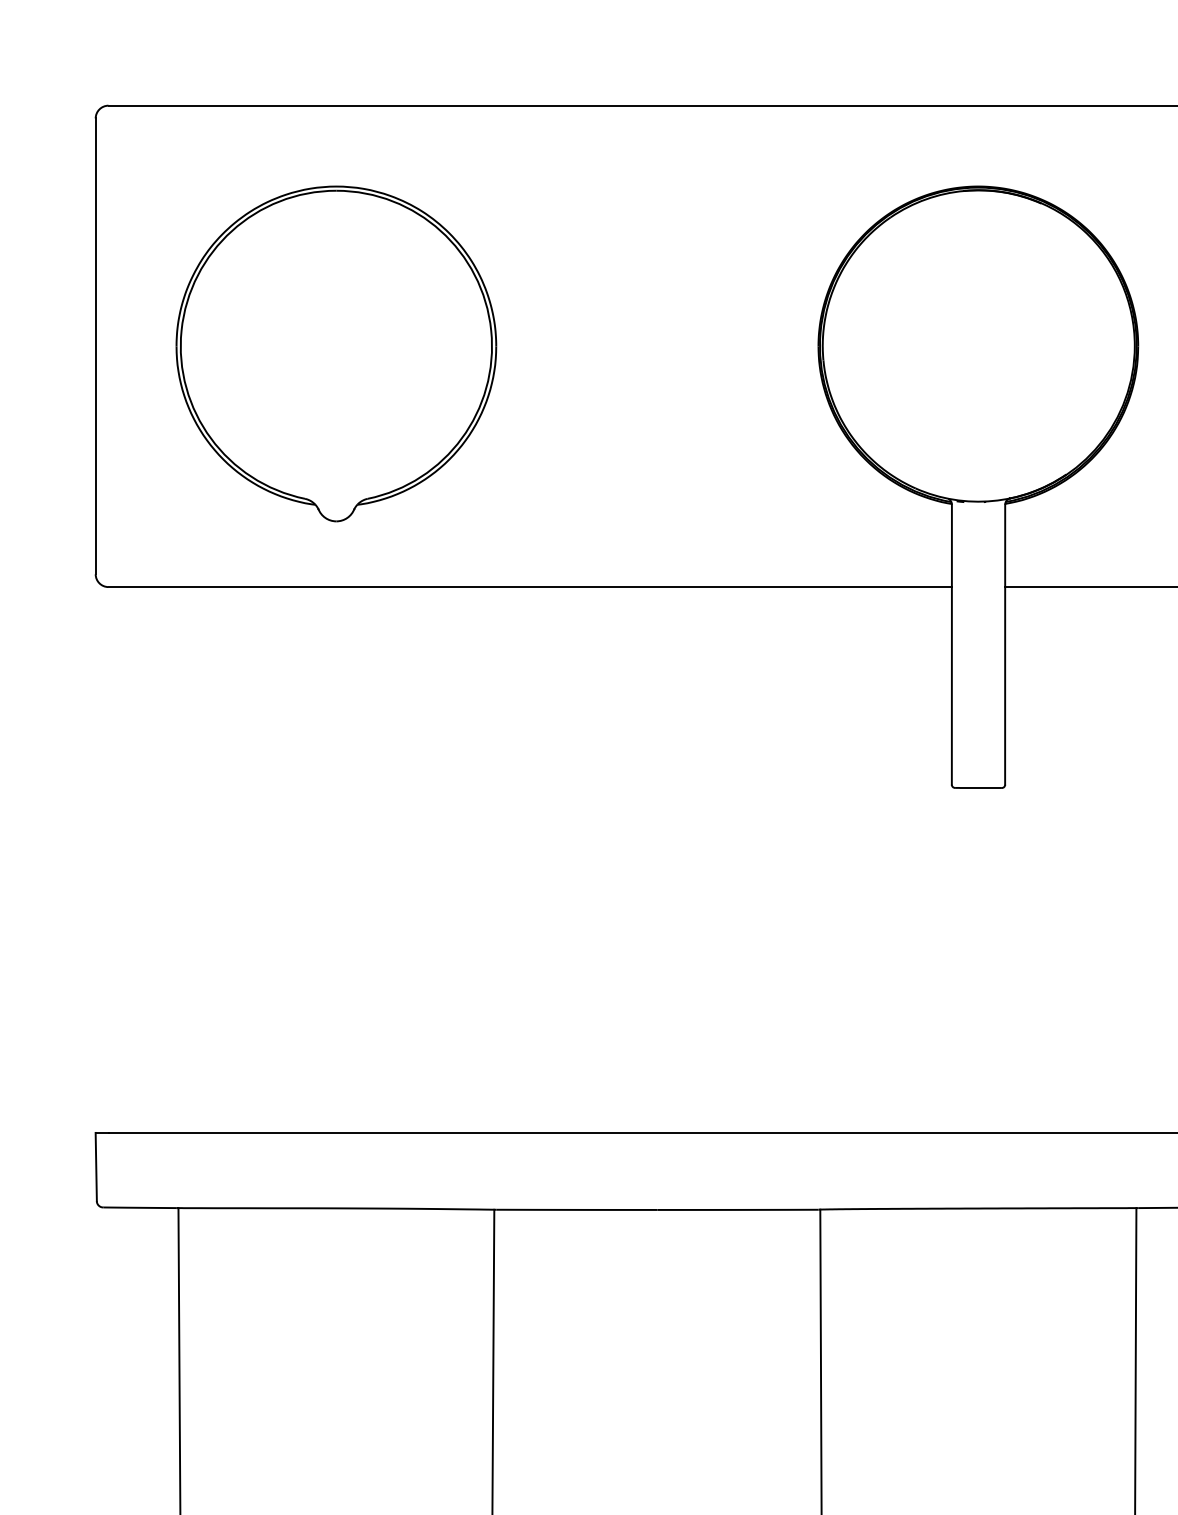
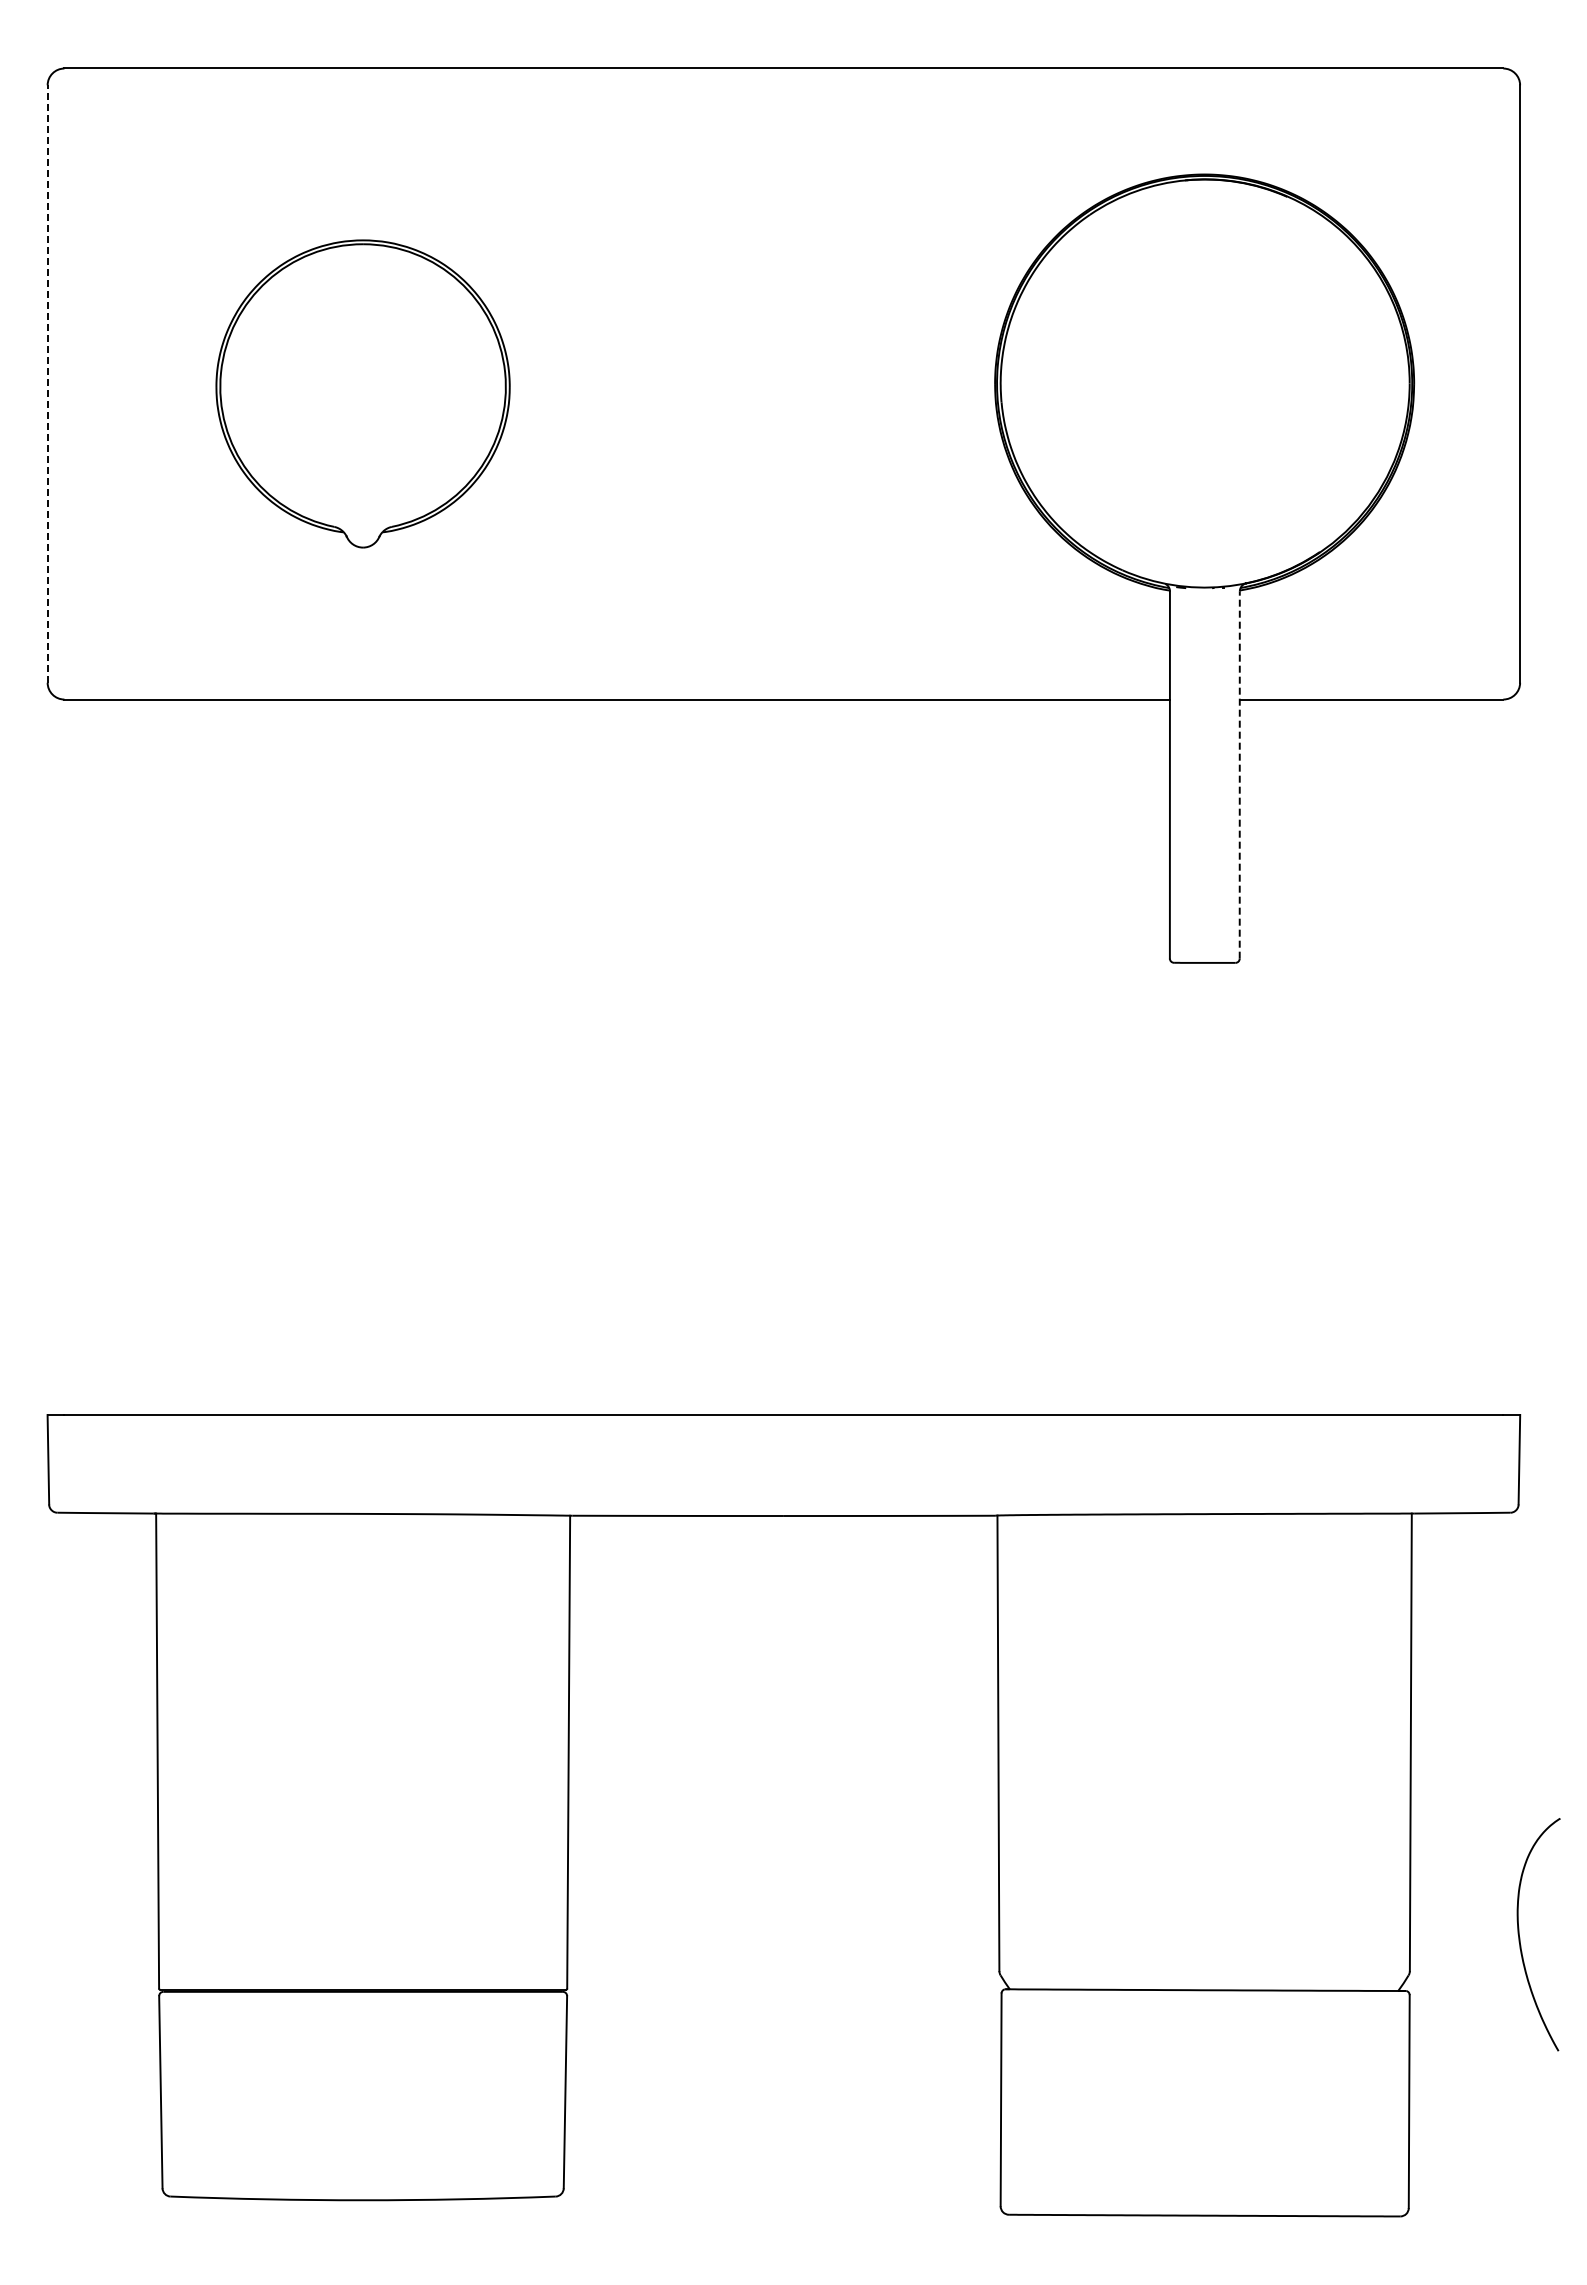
line: (95, 346) -> (47, 384), solid -> dashed
part: (335, 353) -> (362, 393), size x0.7
line: (1004, 645) -> (1239, 775), solid -> dashed

